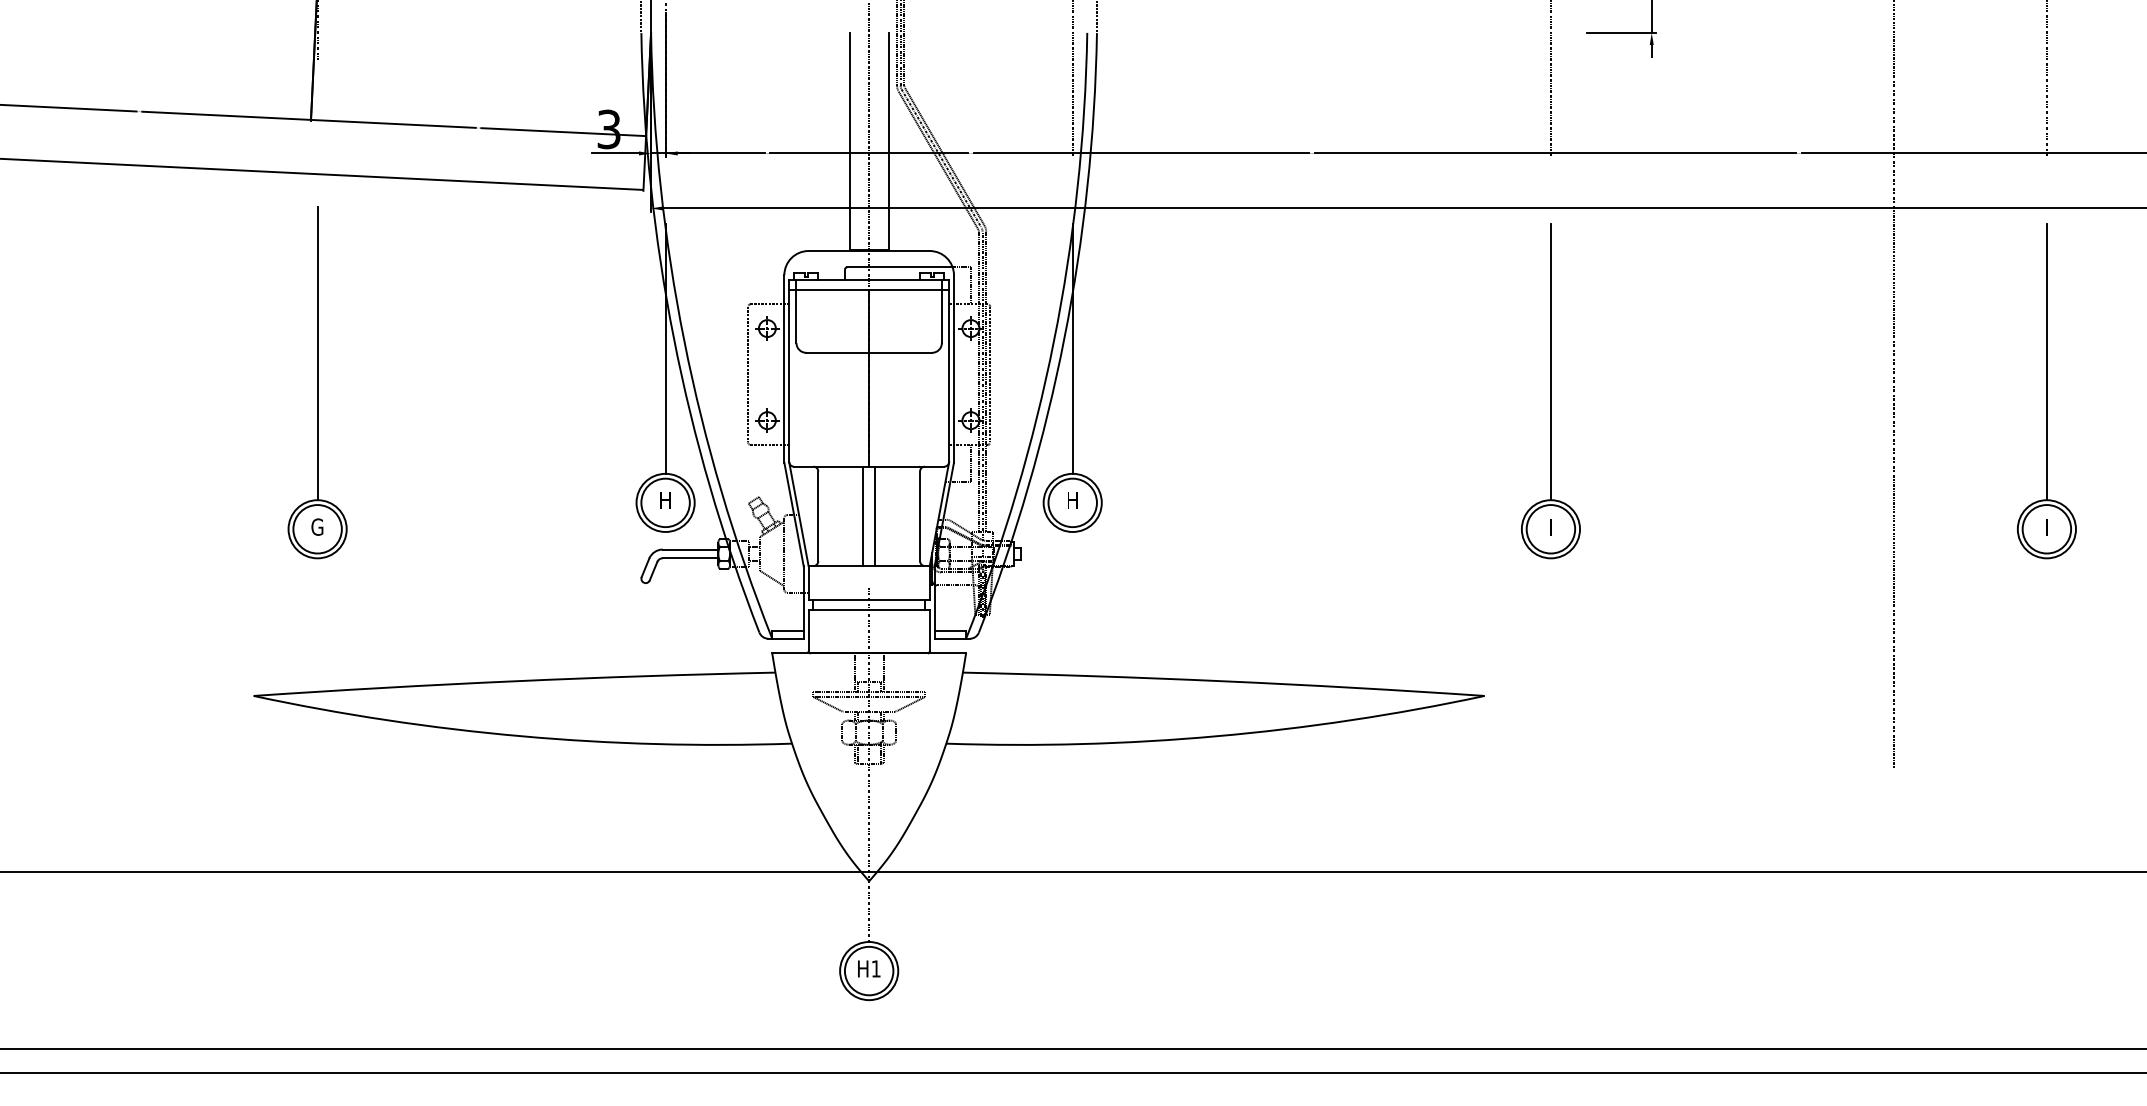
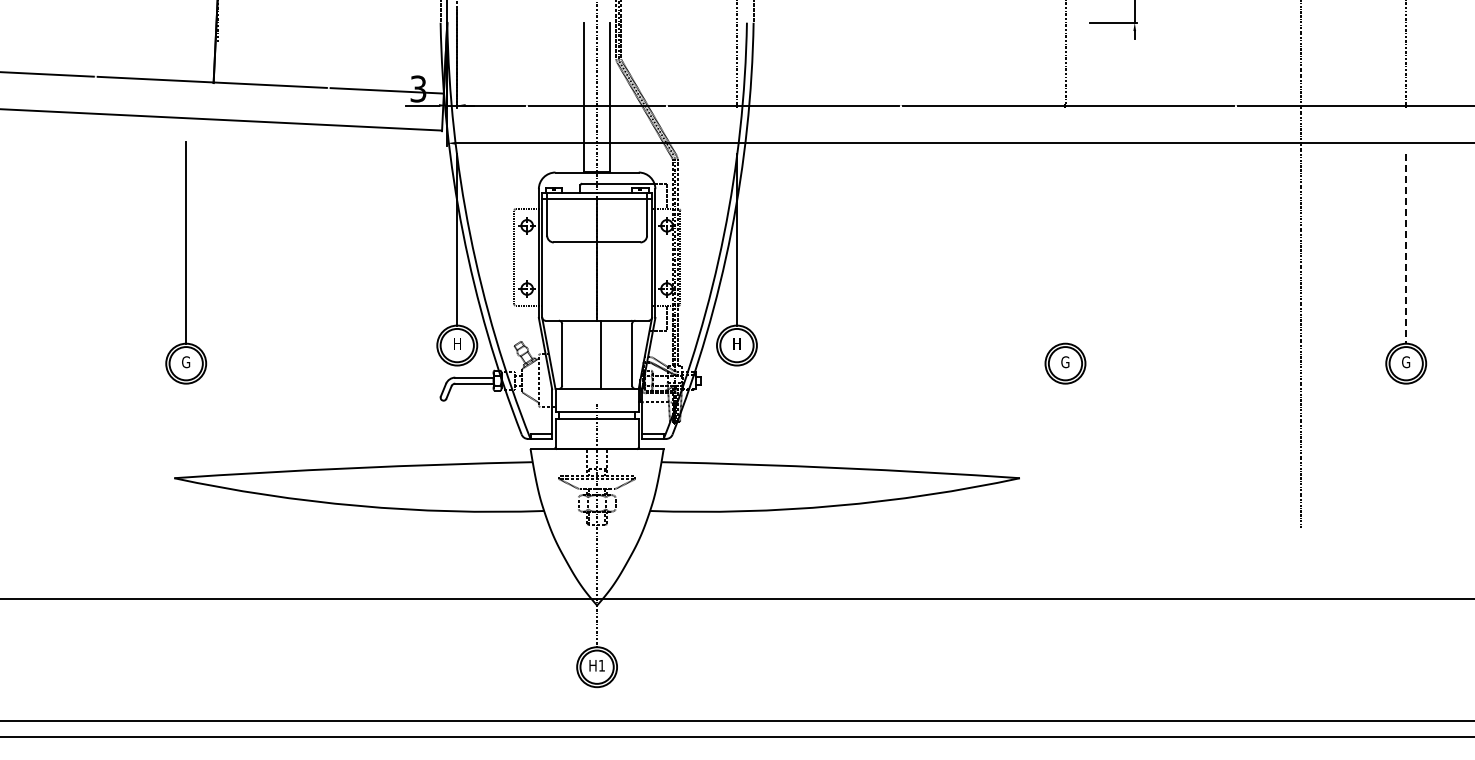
line: (1550, 361) -> (1065, 248), removed
line: (2047, 361) -> (1406, 248), solid -> dashed
part: (318, 381) -> (186, 262), moved
line: (863, 515) -> (593, 354), removed
text: (1550, 527) -> (1065, 362), I -> G
text: (2047, 527) -> (1406, 362), I -> G

